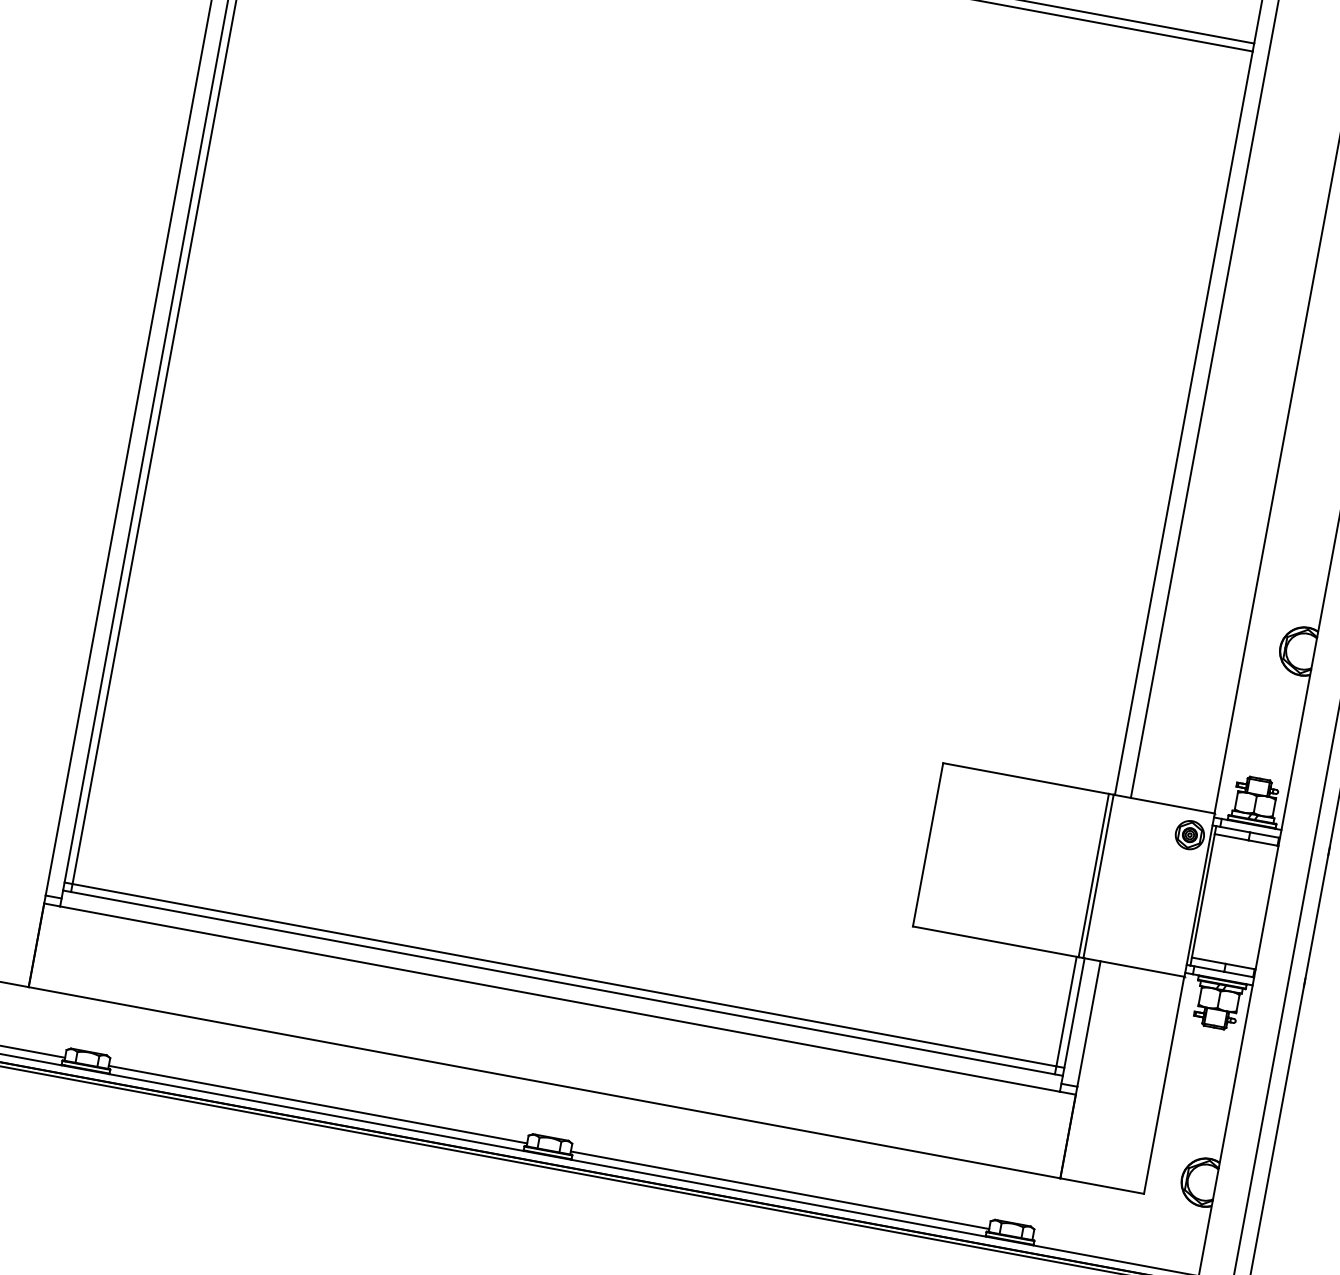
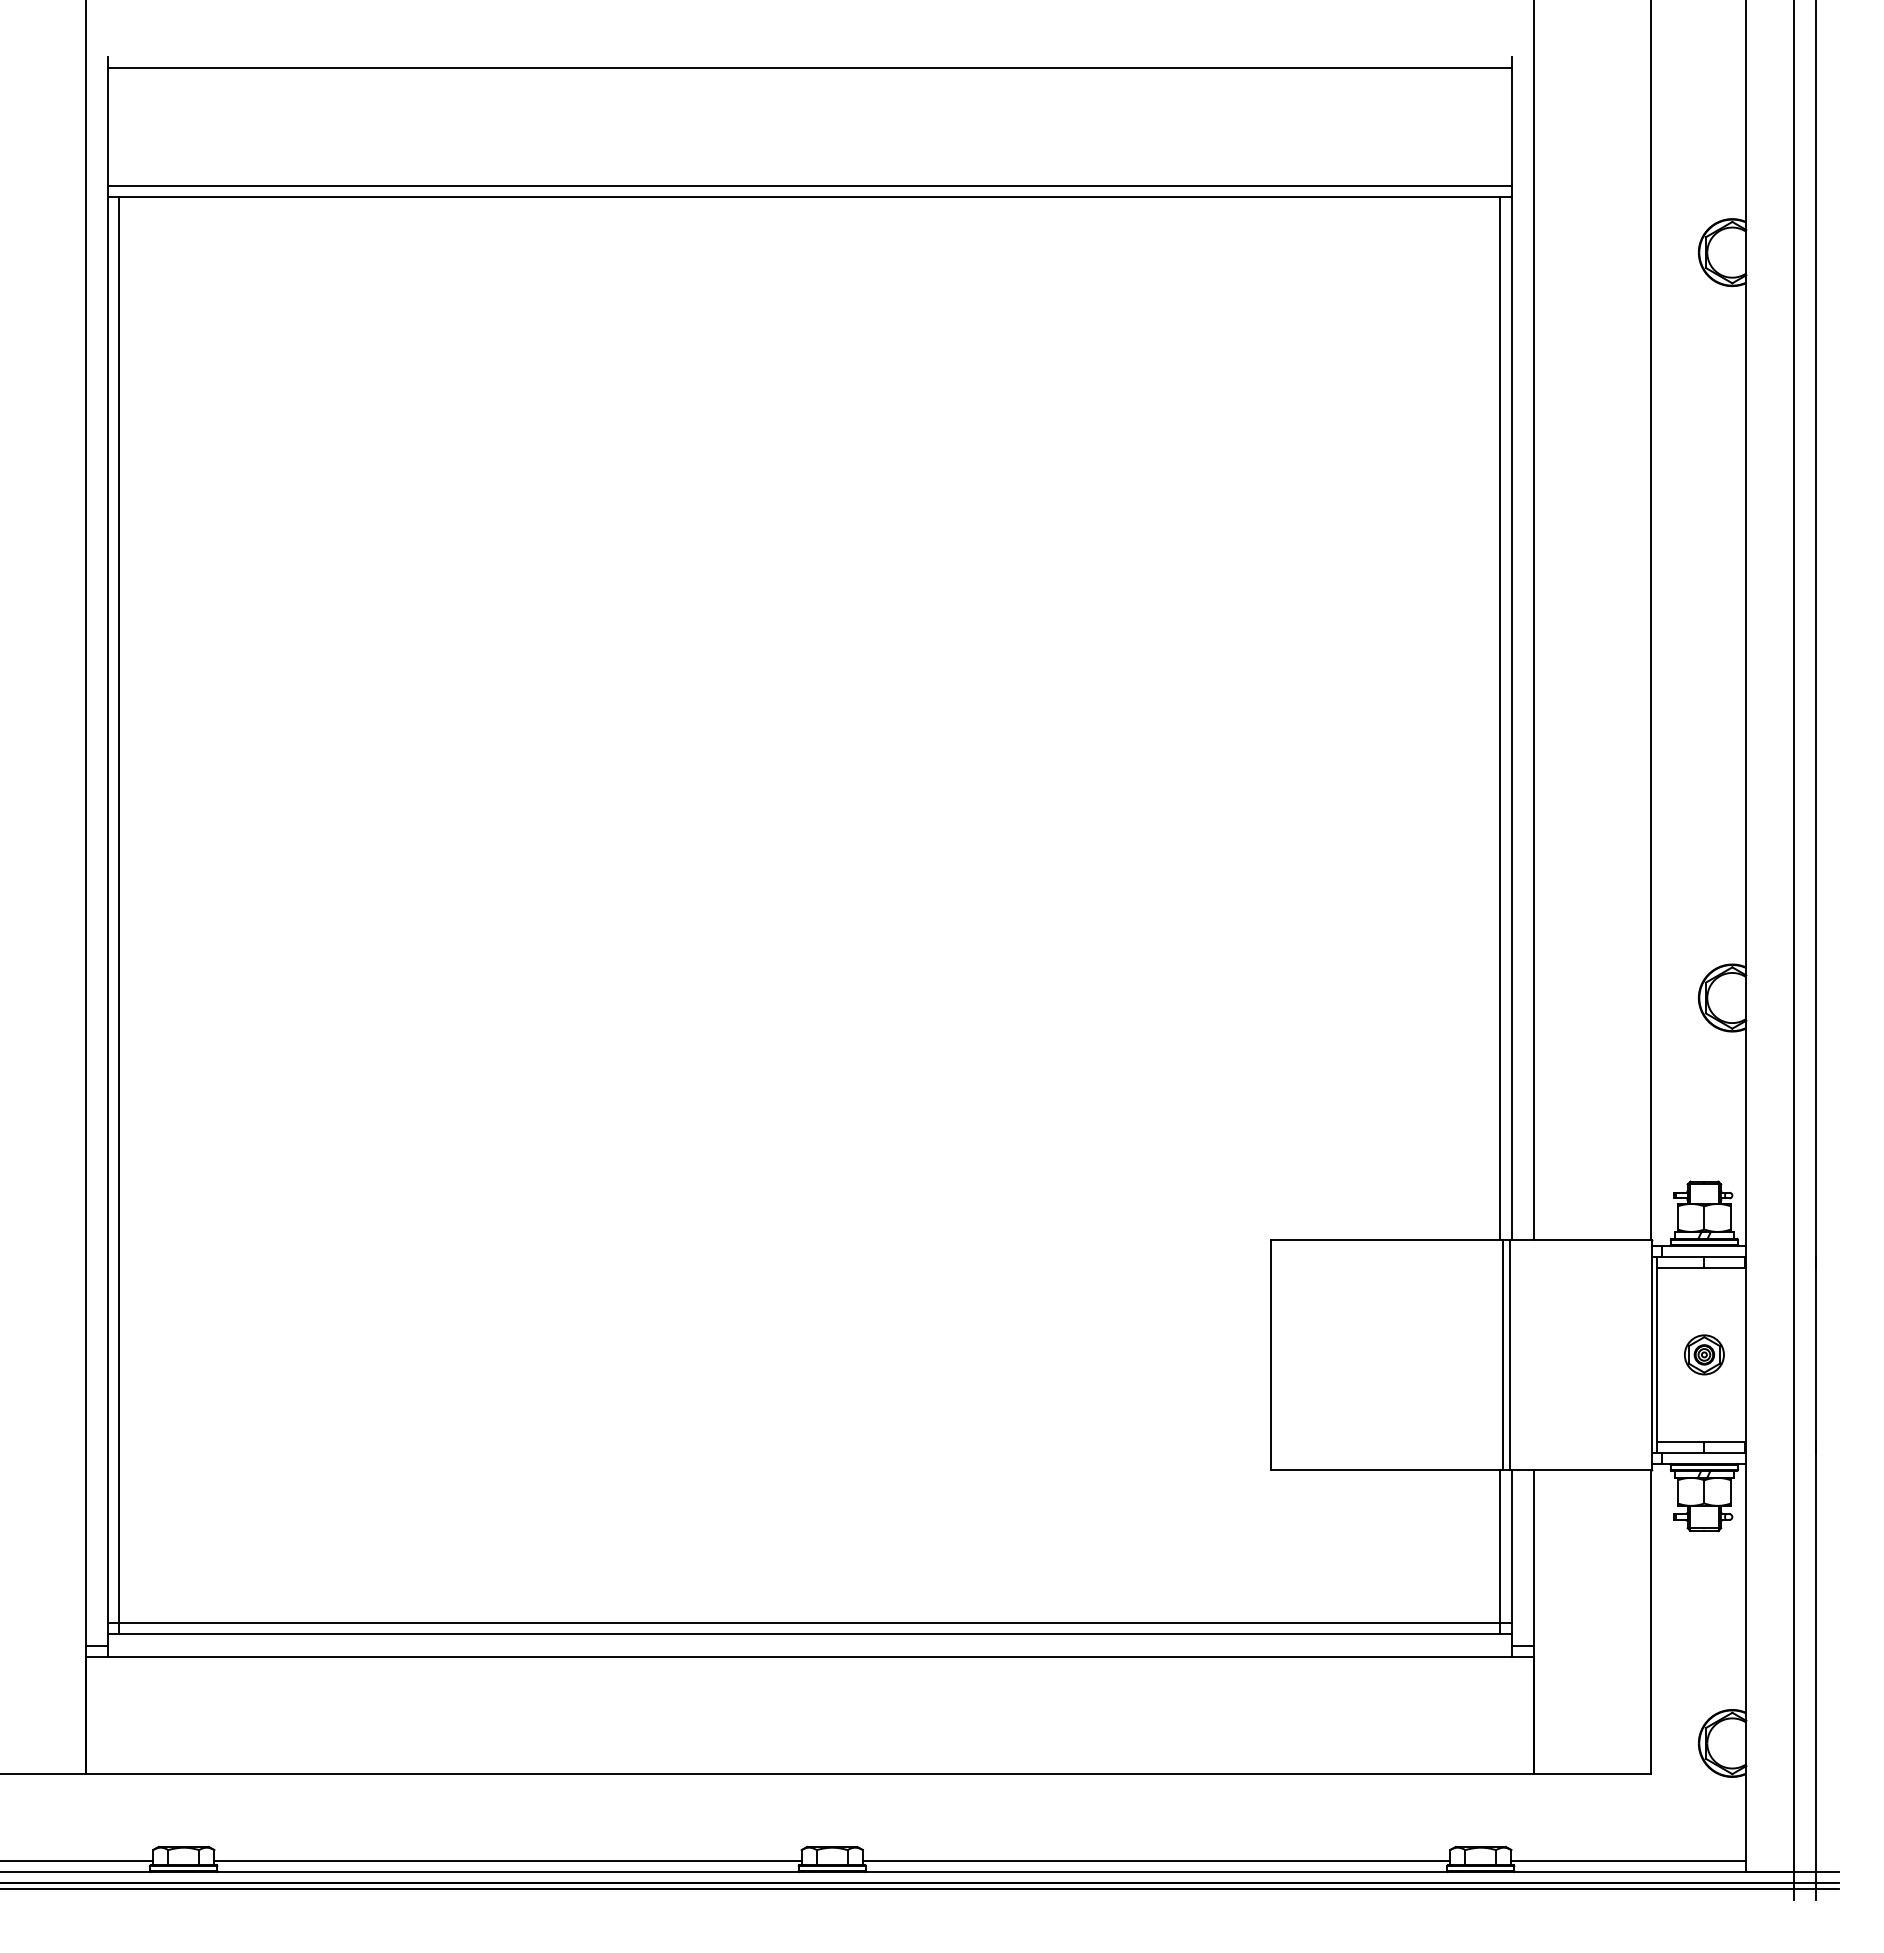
line: (1175, 421) -> (1500, 718), added
part: (1190, 834) -> (1704, 1354), moved
line: (1116, 1252) -> (1628, 1860), added

